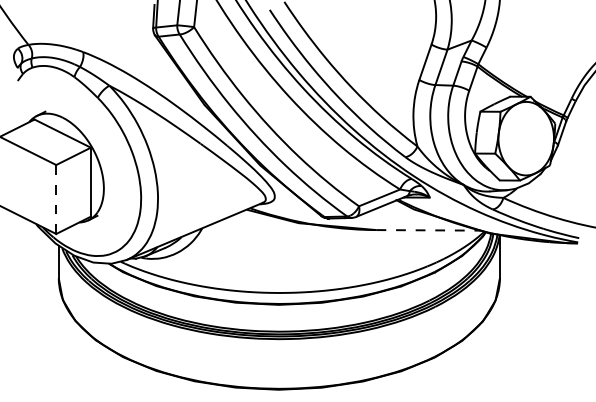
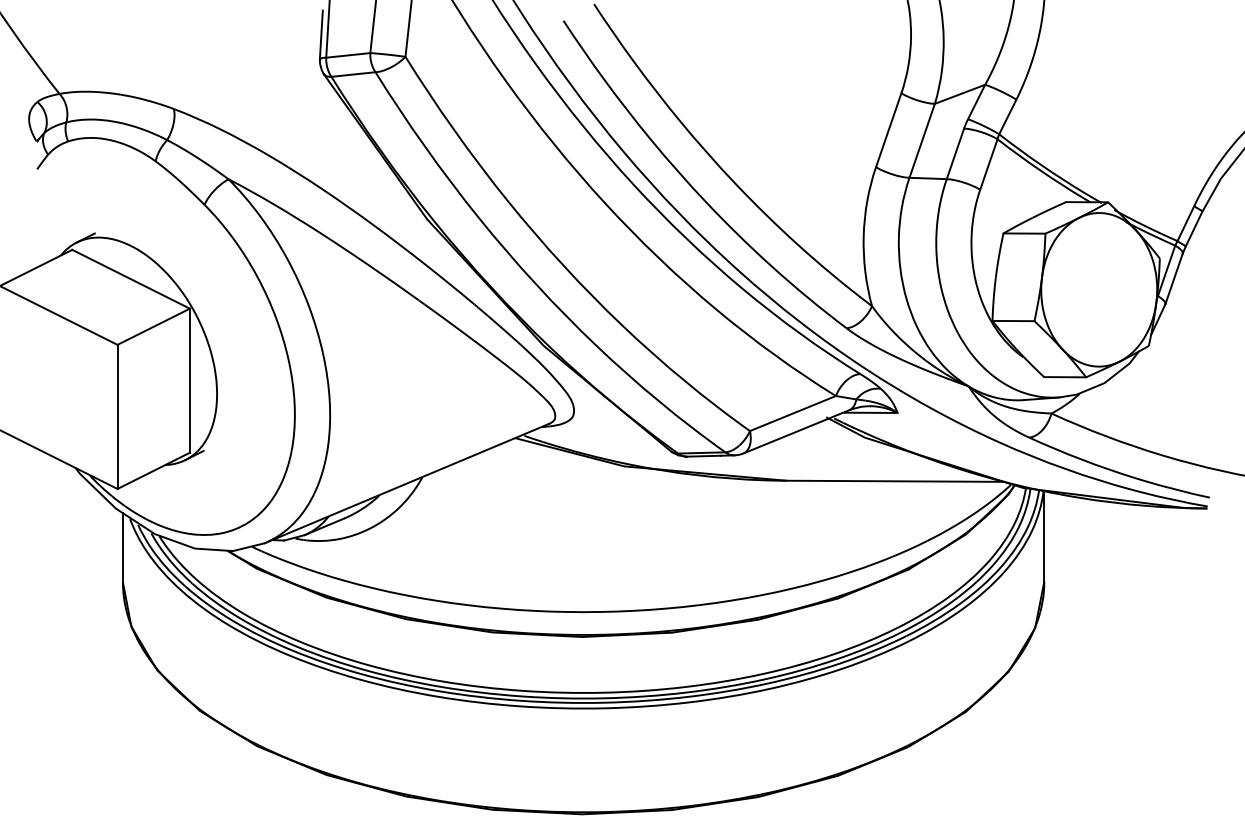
line: (56, 199) -> (118, 416), dashed -> solid
line: (429, 230) -> (897, 481), dashed -> solid

